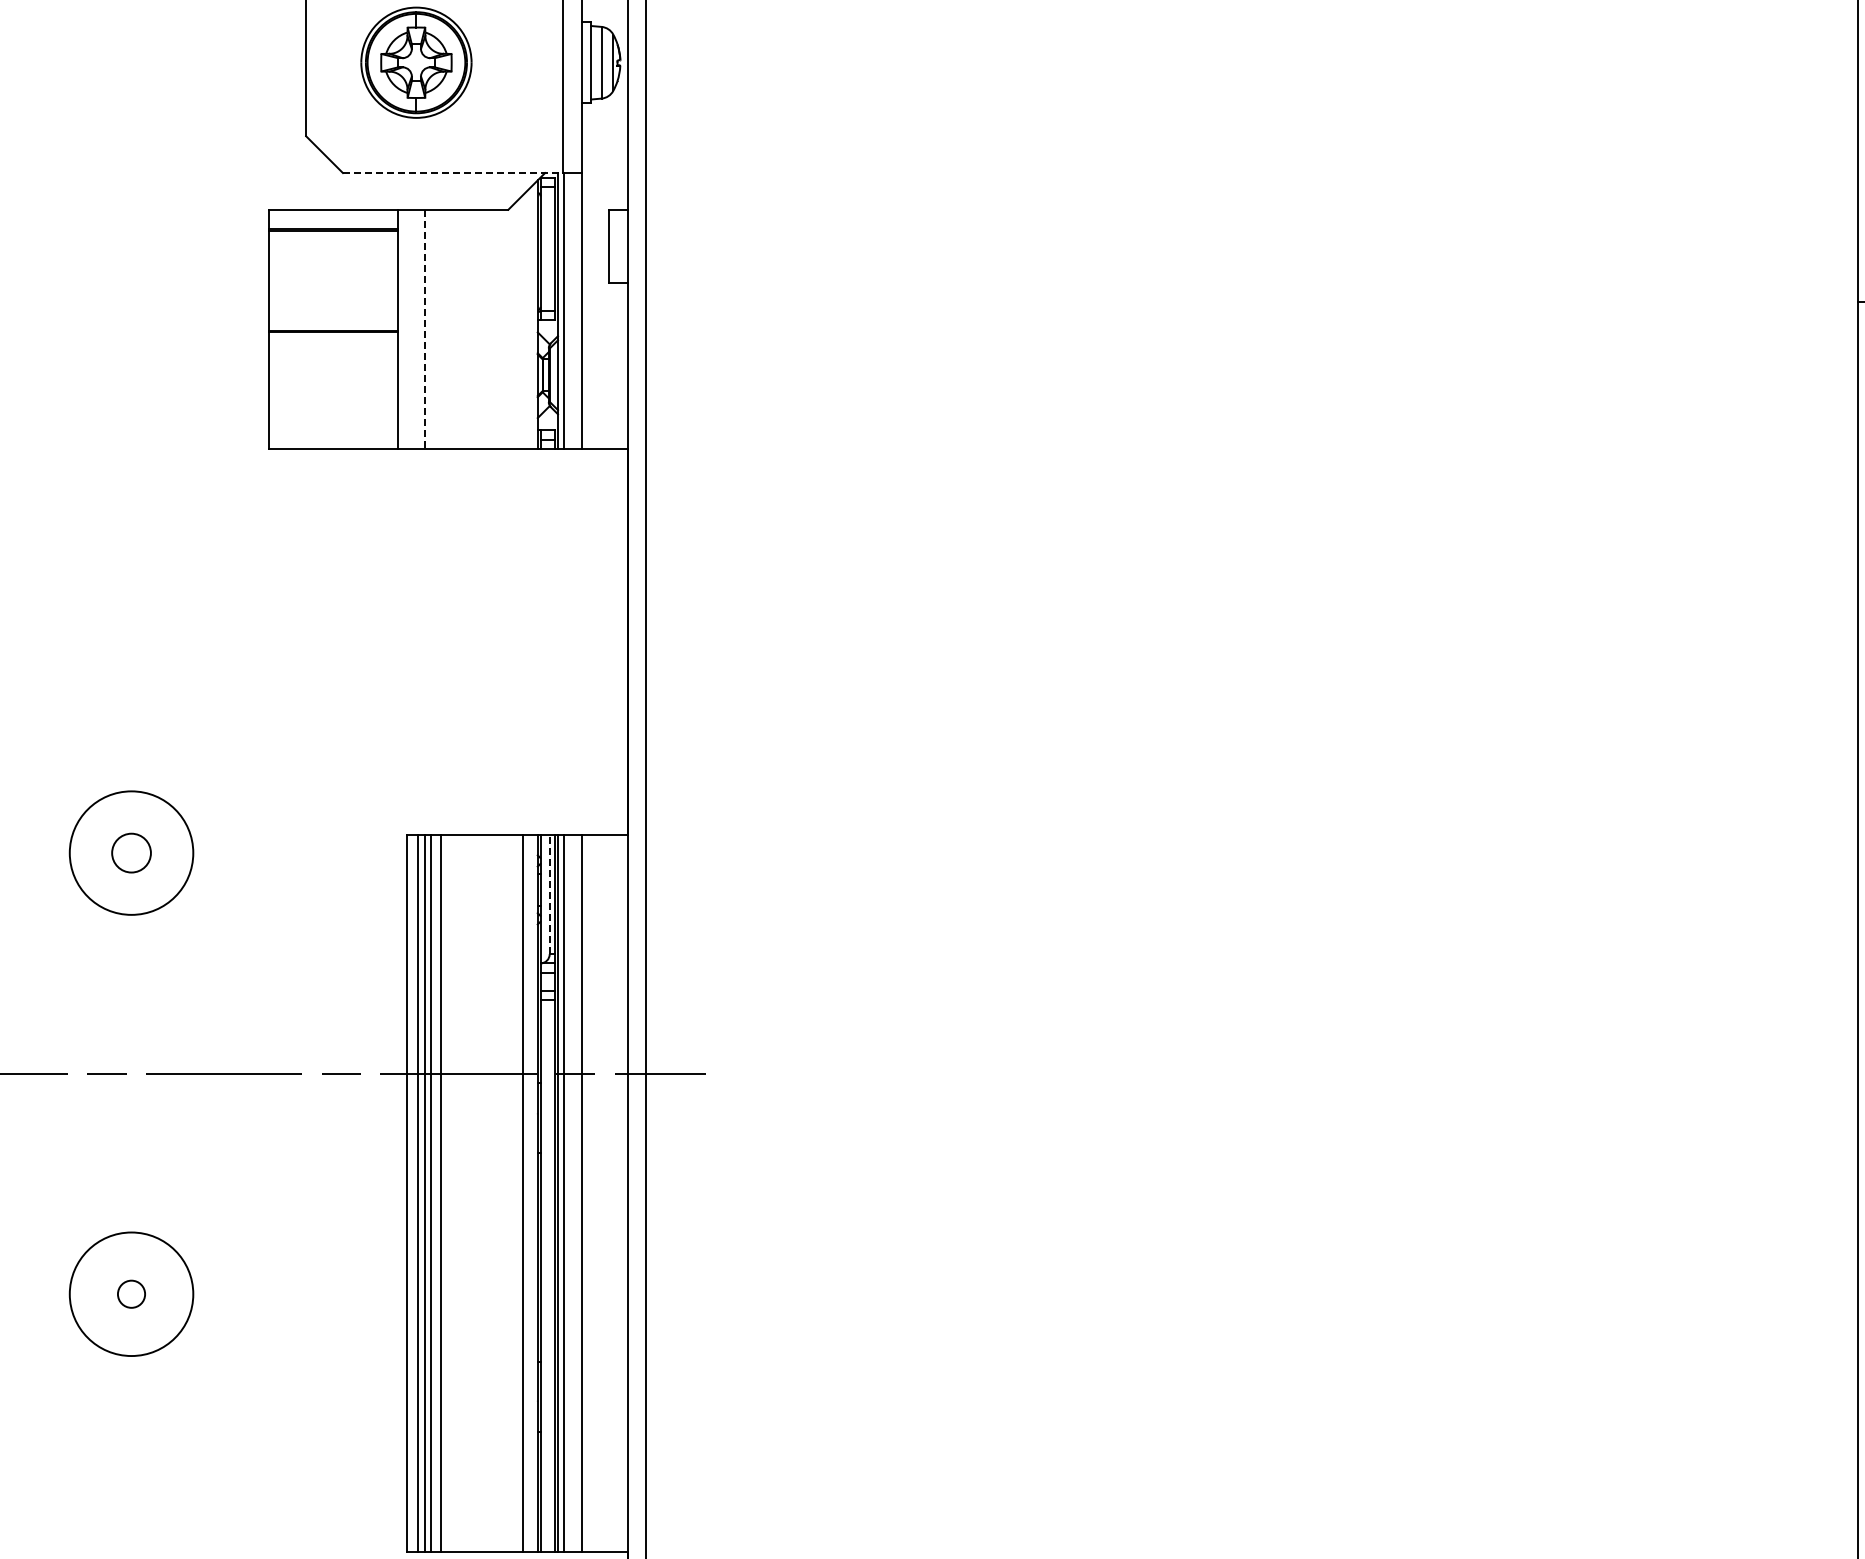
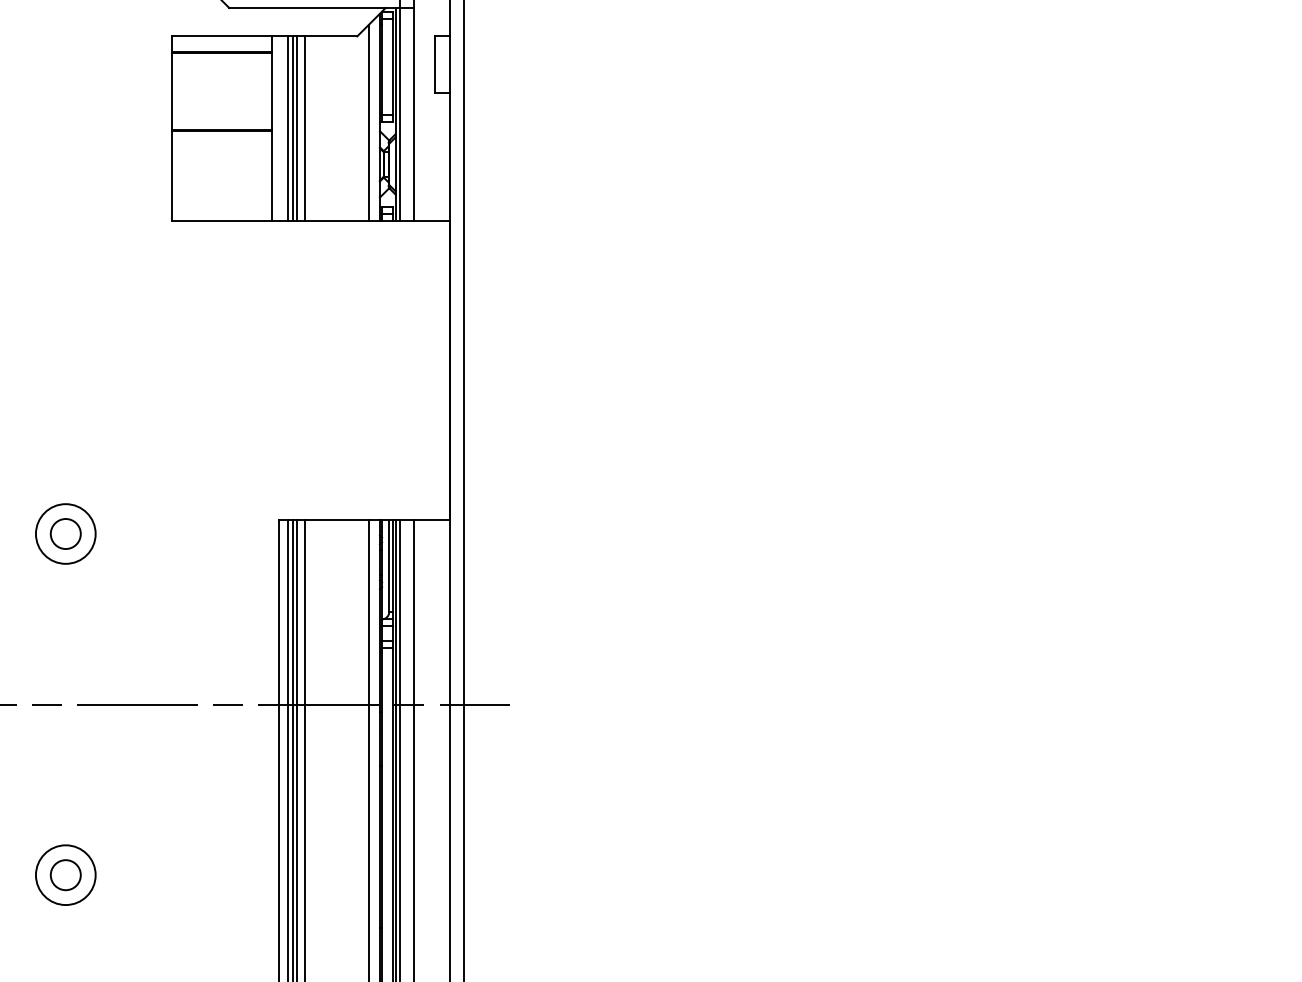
line: (453, 173) -> (314, 8), dashed -> solid
line: (523, 321) -> (368, 122), added
line: (418, 328) -> (287, 128), added
line: (430, 328) -> (297, 128), added
line: (440, 328) -> (304, 128), added
line: (424, 329) -> (292, 129), dashed -> solid
circle: (131, 852) -> (65, 533), size x0.62
line: (549, 894) -> (389, 566), dashed -> solid
circle: (131, 1293) -> (65, 874), size x0.62
circle: (131, 1293) -> (65, 874), size x1.43

